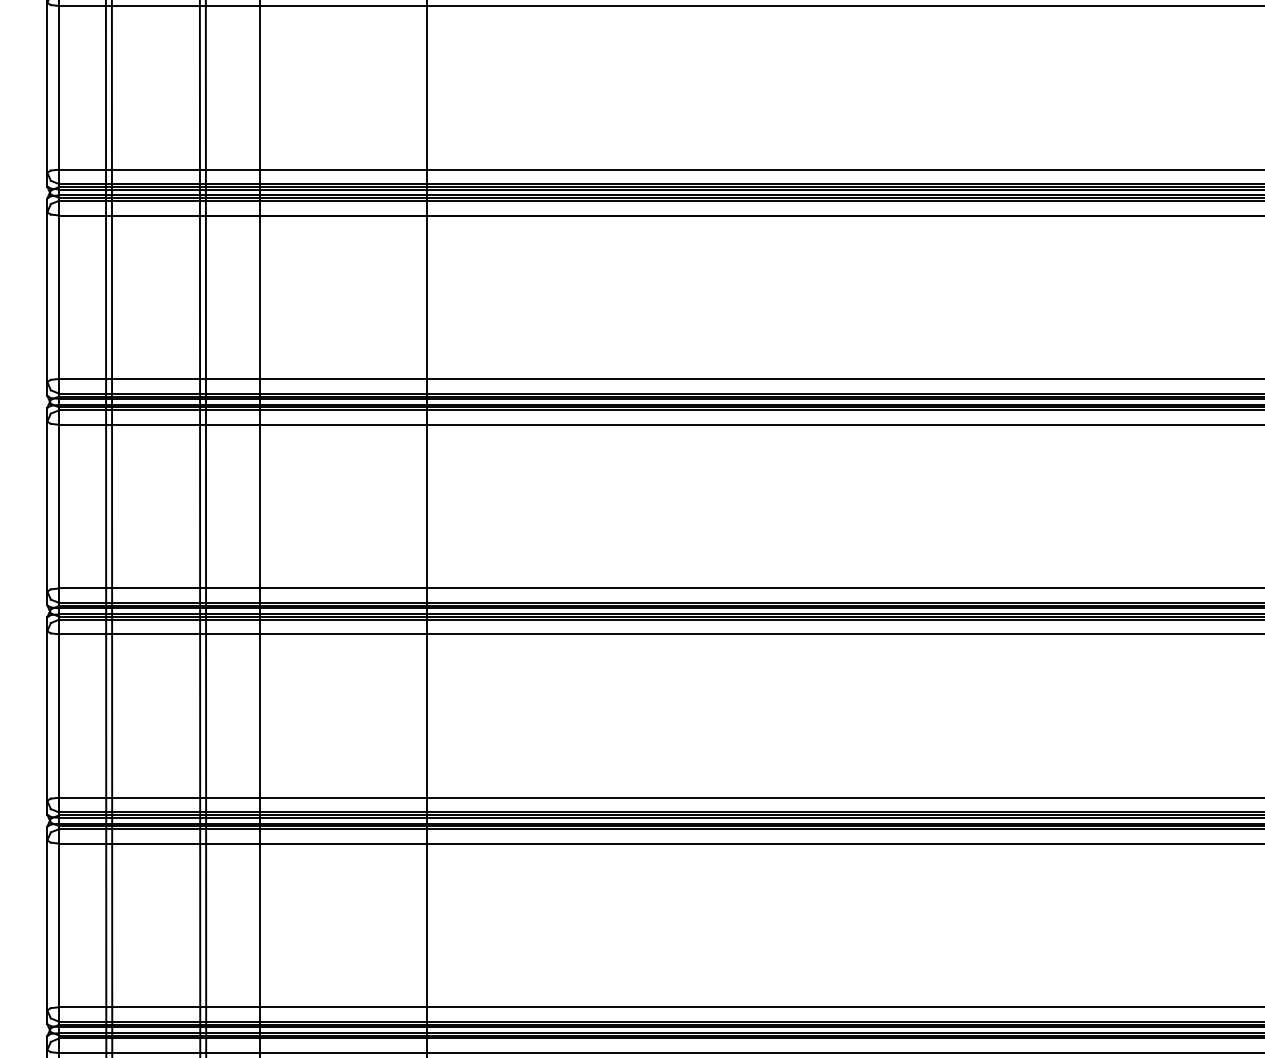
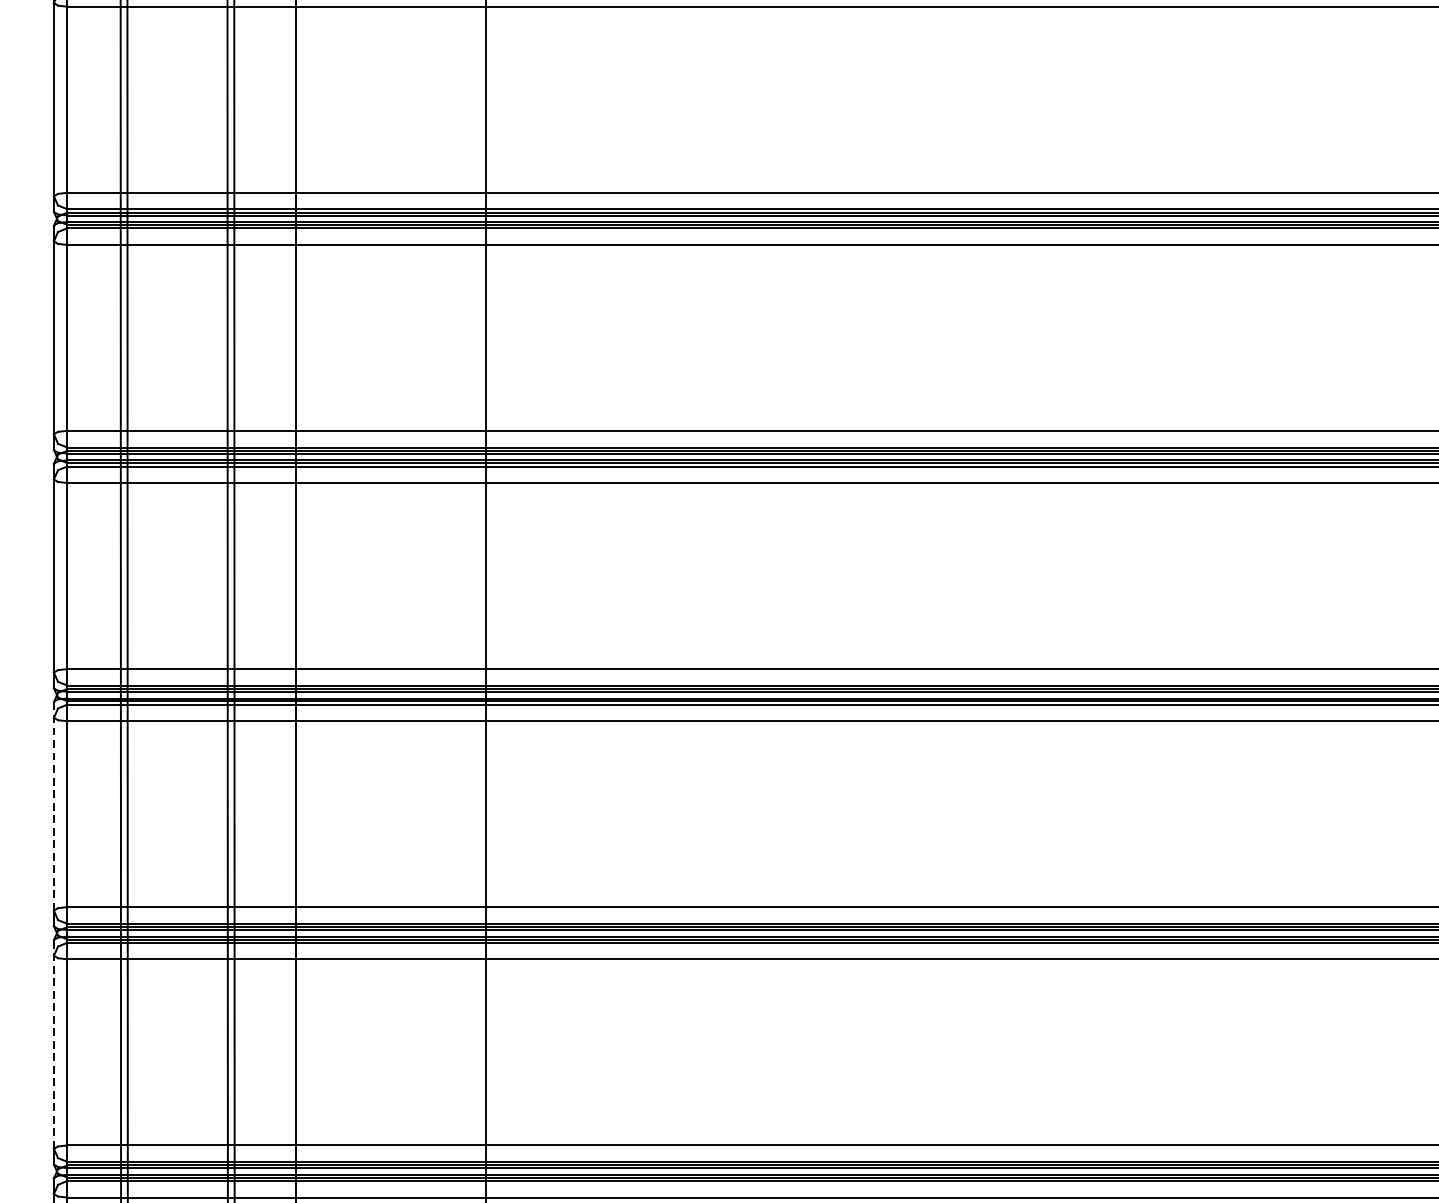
line: (47, 709) -> (54, 806), solid -> dashed
line: (47, 918) -> (54, 1044), solid -> dashed

